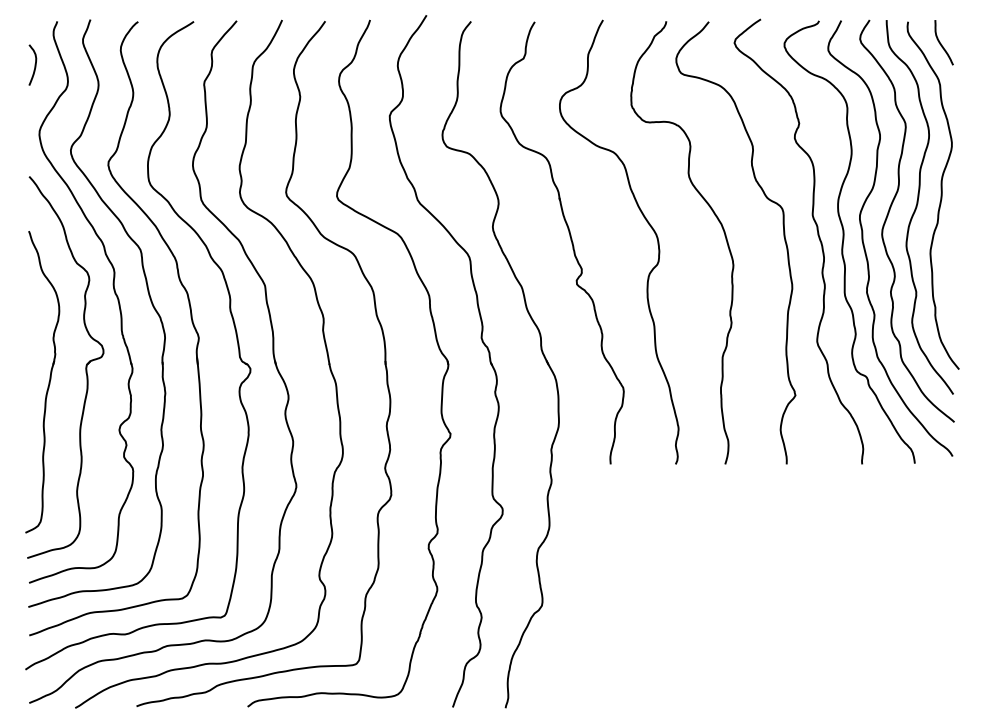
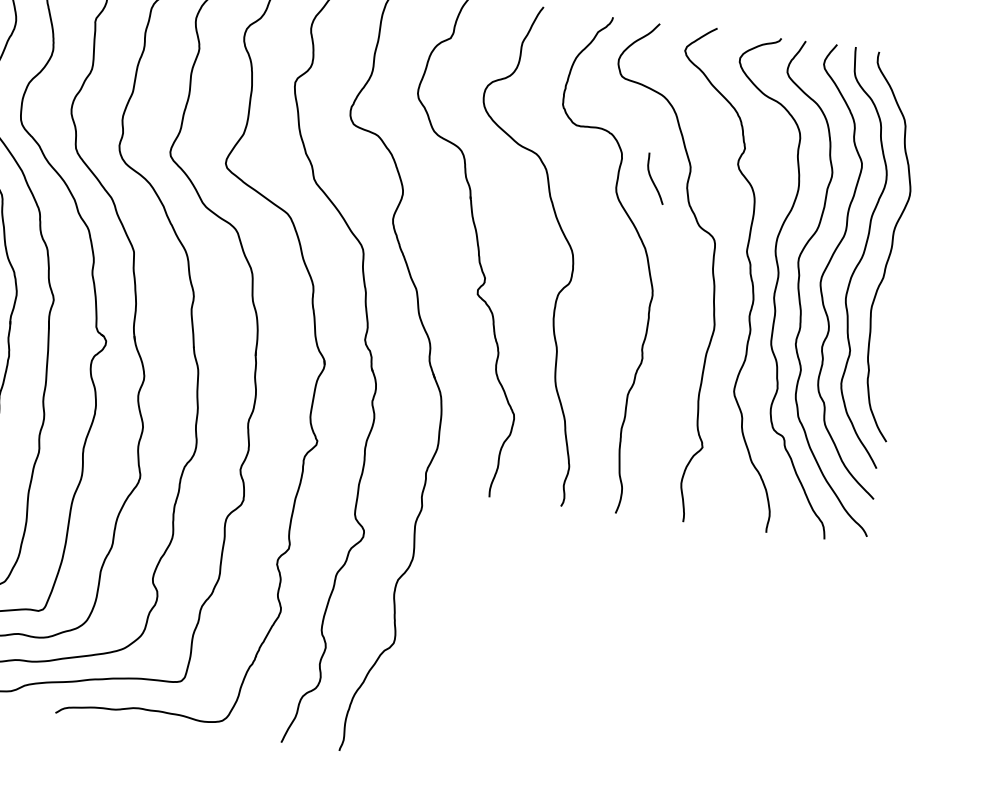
curve: (941, 43) -> (653, 179), moved

